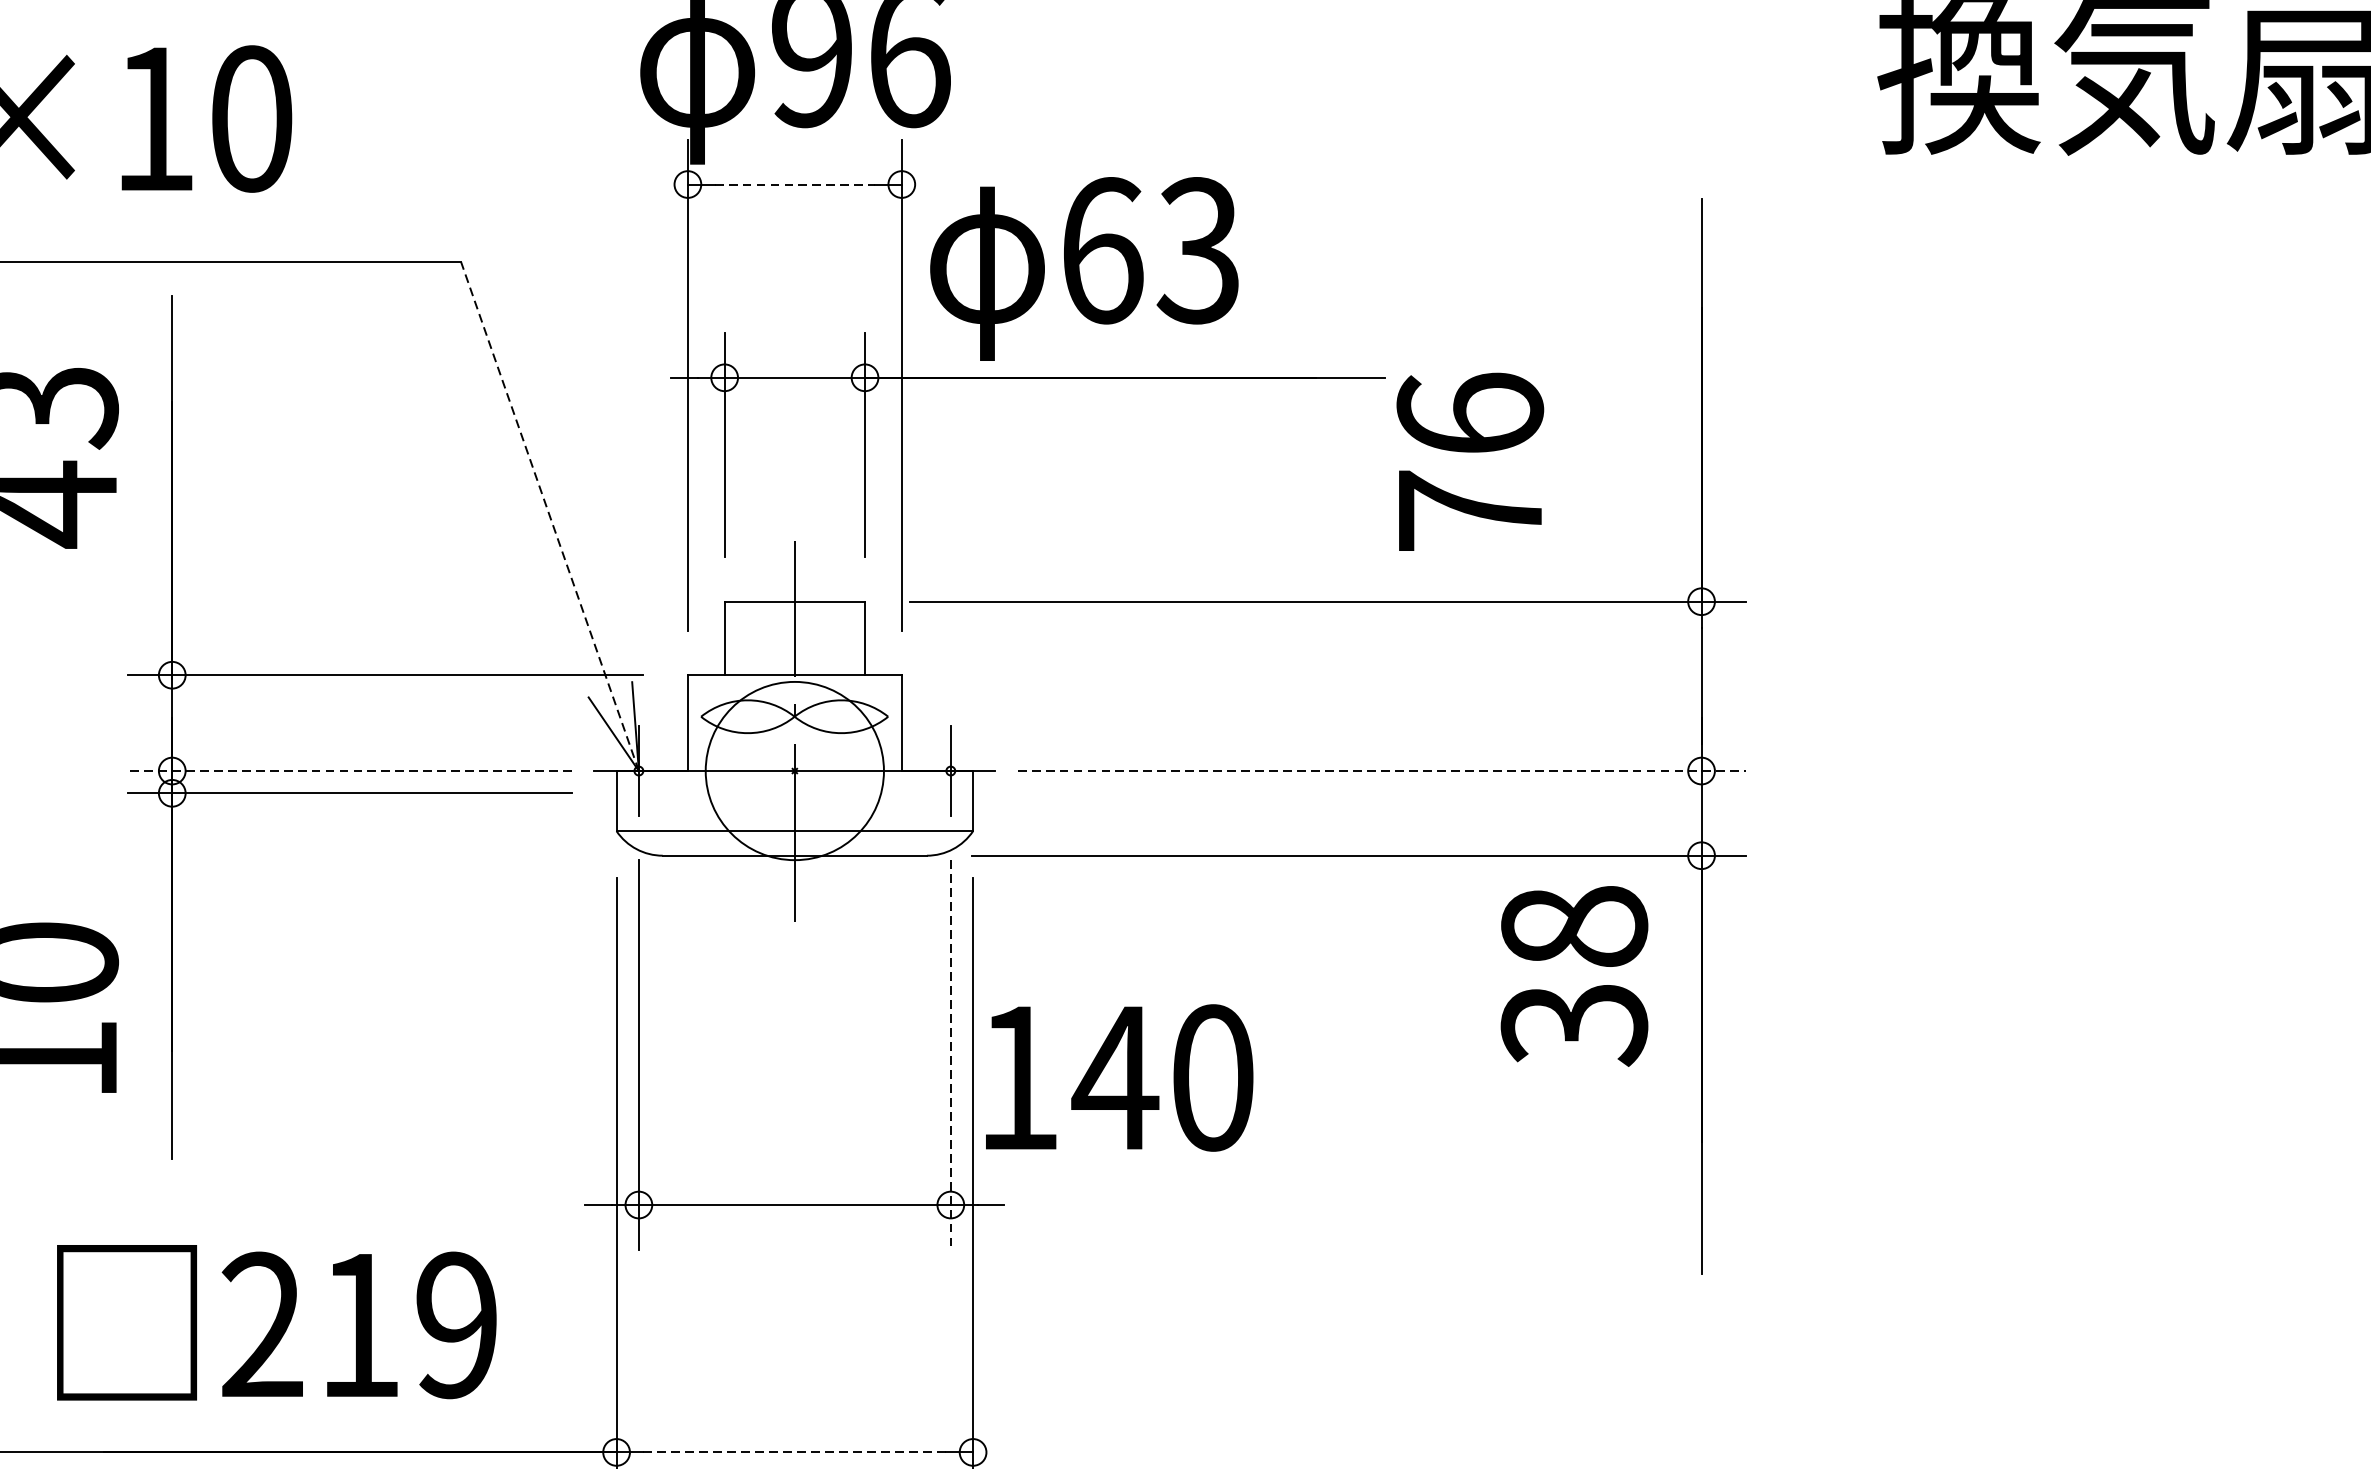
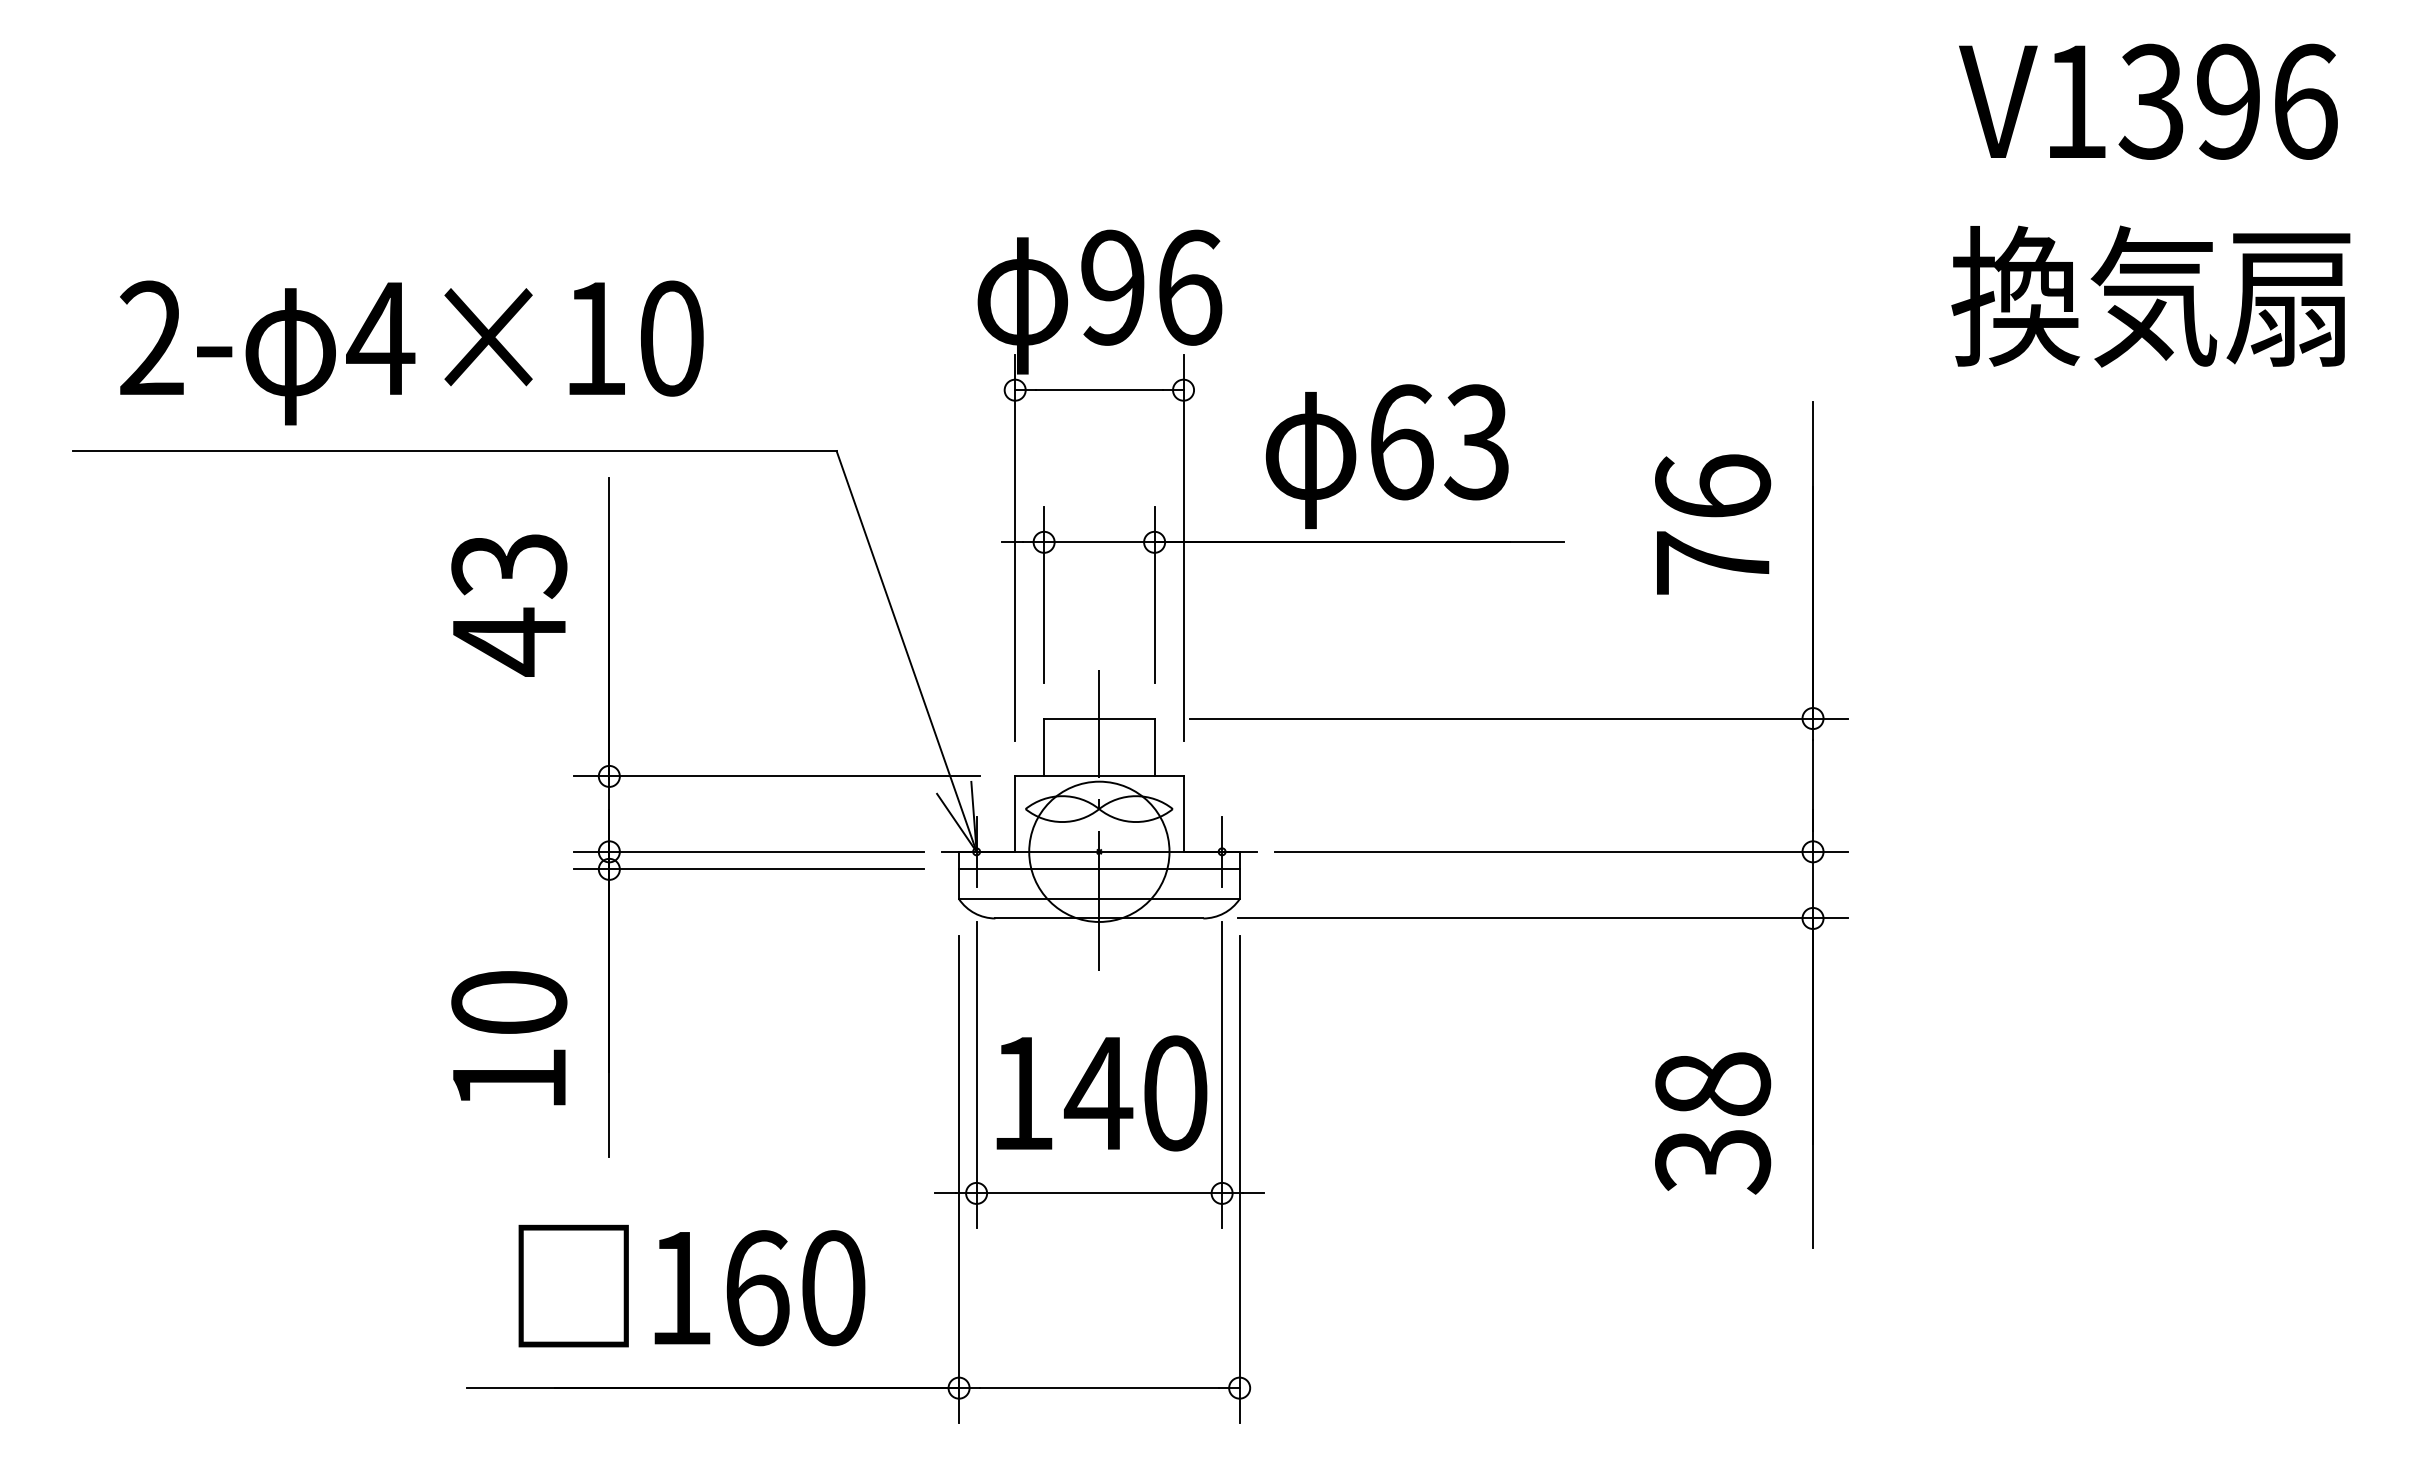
line: (795, 184) -> (1099, 390), dashed -> solid
text: (1083, 268) -> (1386, 456), moved
text: (1470, 461) -> (1713, 524), moved
line: (549, 516) -> (906, 651), dashed -> solid
line: (350, 770) -> (749, 851), dashed -> solid
line: (1381, 770) -> (1561, 851), dashed -> solid
line: (795, 793) -> (1099, 869), added
text: (1575, 976) -> (1713, 1123), moved
line: (951, 1055) -> (1222, 1075), dashed -> solid
text: (1118, 1078) -> (1101, 1093), moved
text: (359, 1325) -> (756, 1288), 219 -> 160
line: (795, 1452) -> (1099, 1388), dashed -> solid

